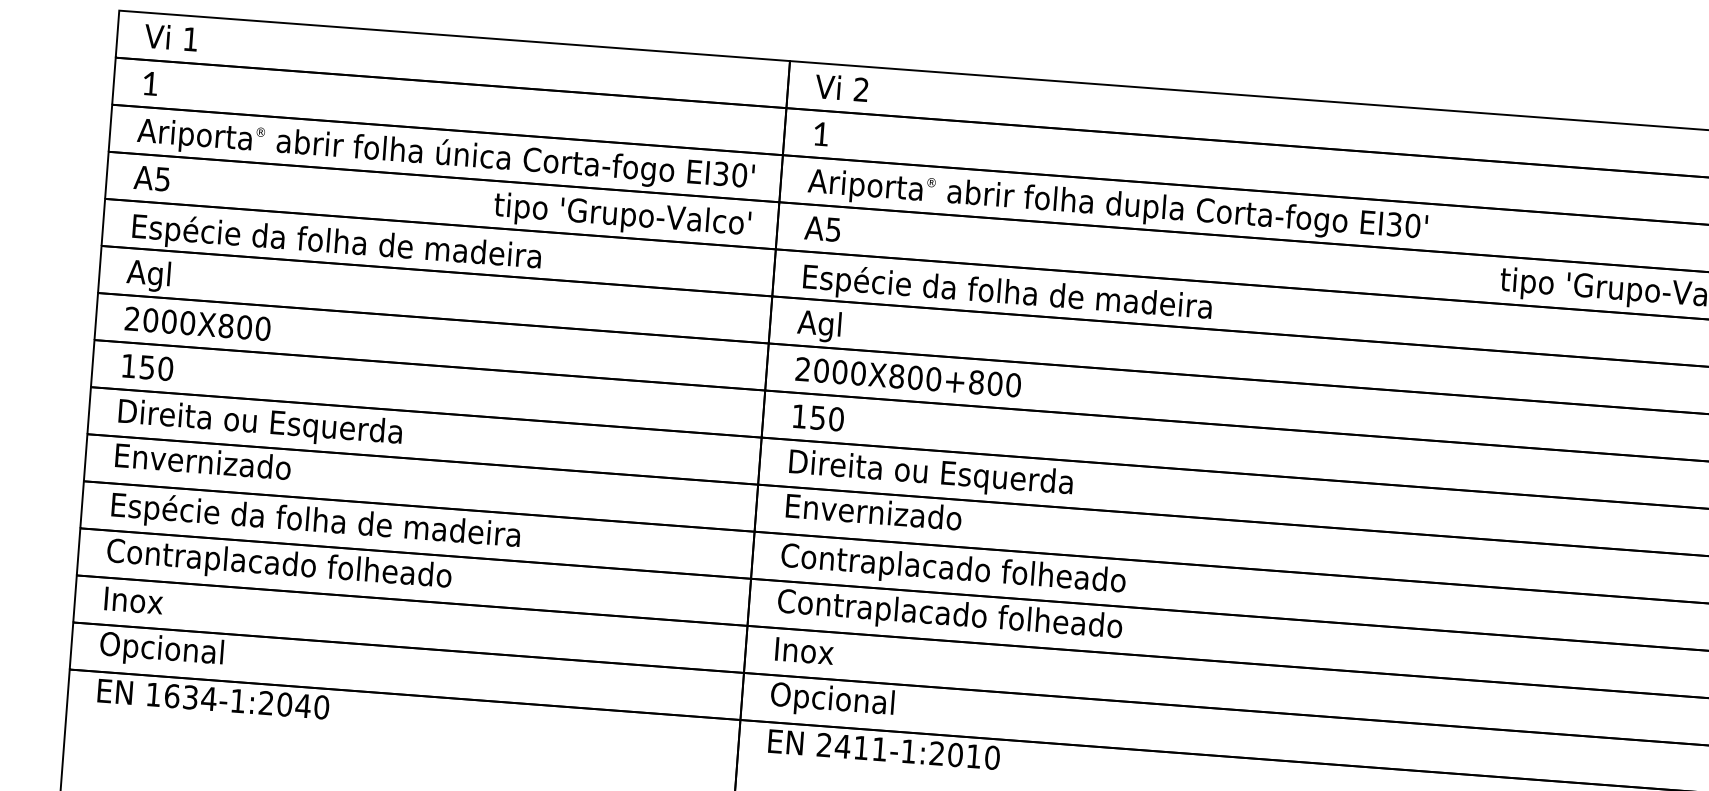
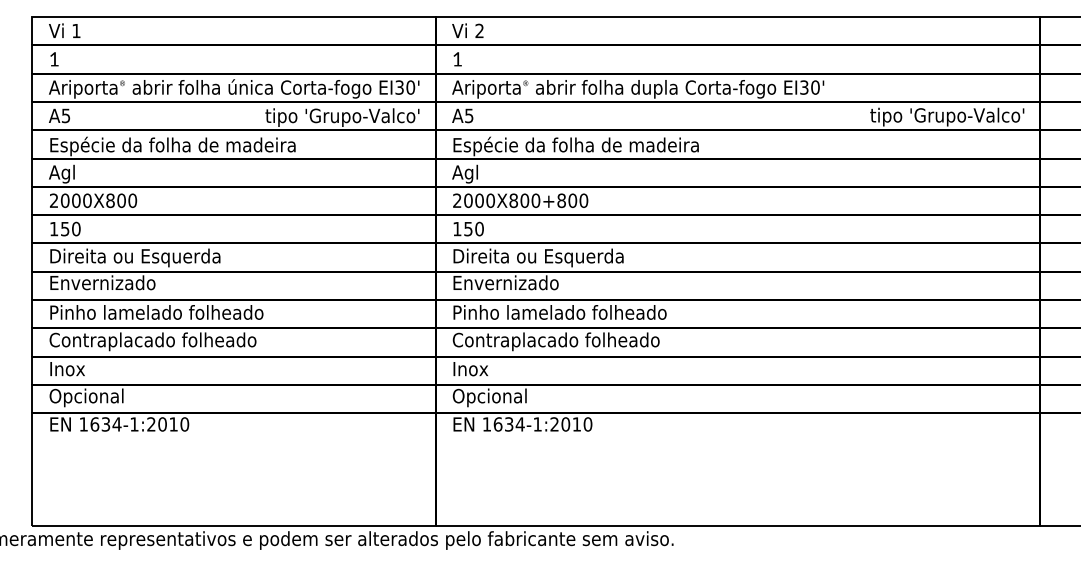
text: (316, 521) -> (173, 313), Espécie da folha de madeira -> Pinho lamelado folheado
text: (958, 571) -> (559, 314), Contraplacado folheado -> Pinho lamelado folheado
text: (302, 706) -> (173, 424), 1634-1:2040 -> 1634-1:2010
text: (851, 747) -> (503, 424), 2411-1:2010 -> 1634-1:2010

